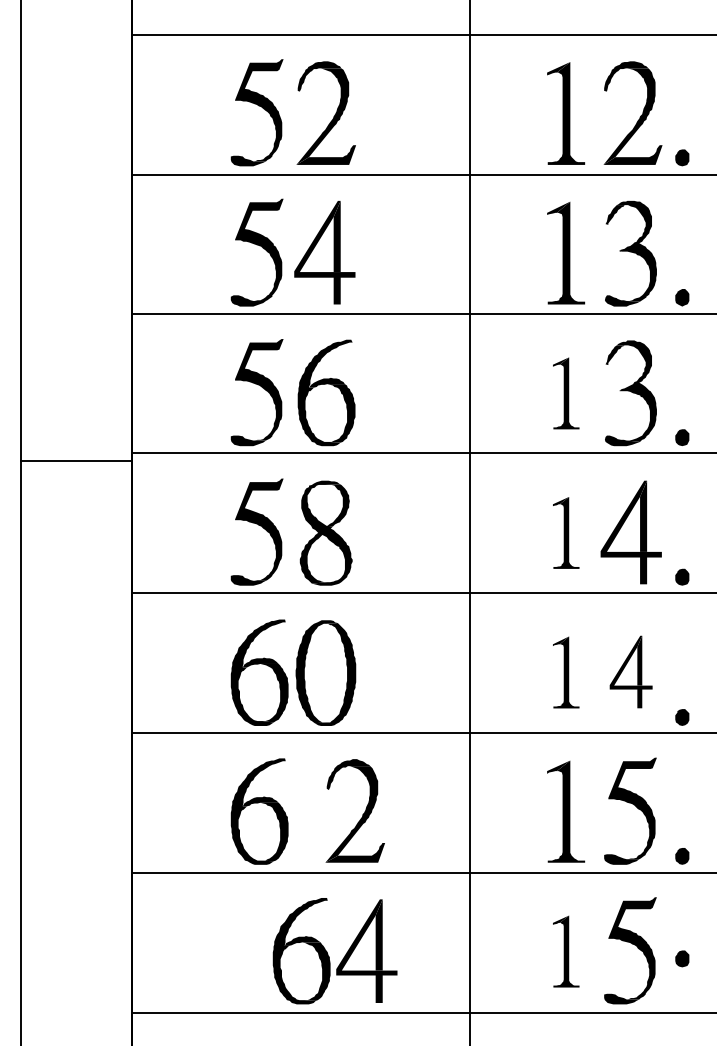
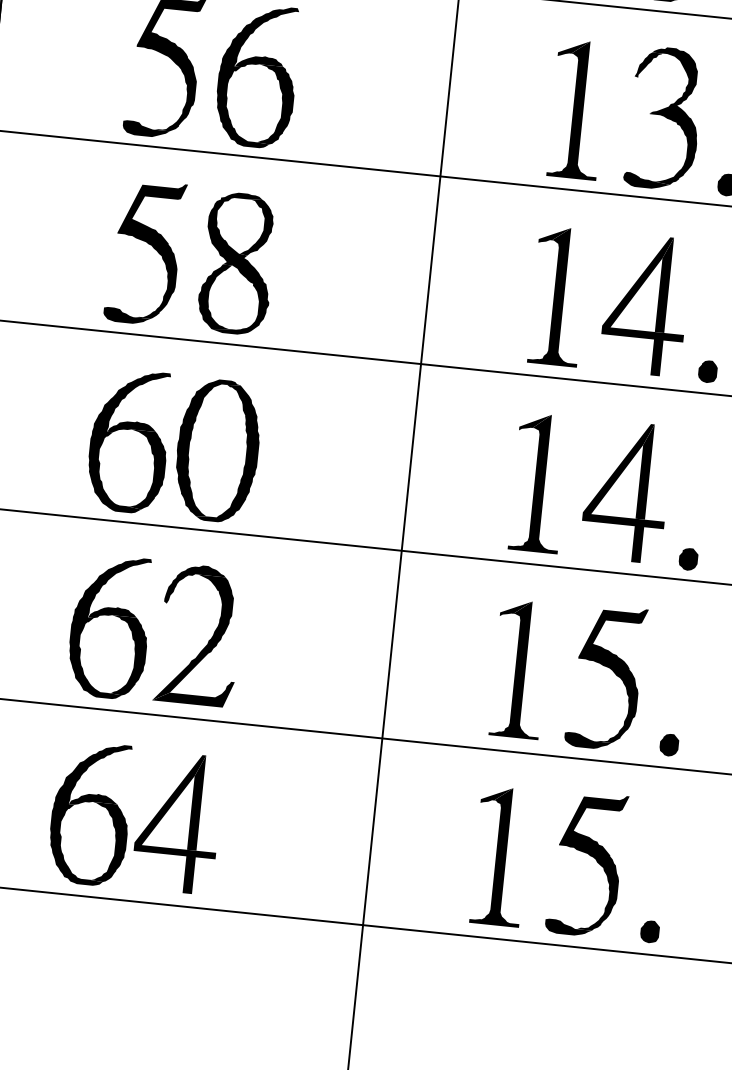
part: (566, 393) -> (578, 109), size x1.43
part: (566, 532) -> (559, 295), size x1.43
part: (630, 671) -> (625, 490), size x1.43
part: (566, 672) -> (539, 483), size x1.43
part: (362, 814) -> (208, 640), moved
part: (566, 951) -> (501, 856), size x1.43
part: (328, 954) -> (126, 821), moved
part: (682, 958) -> (650, 931), moved

